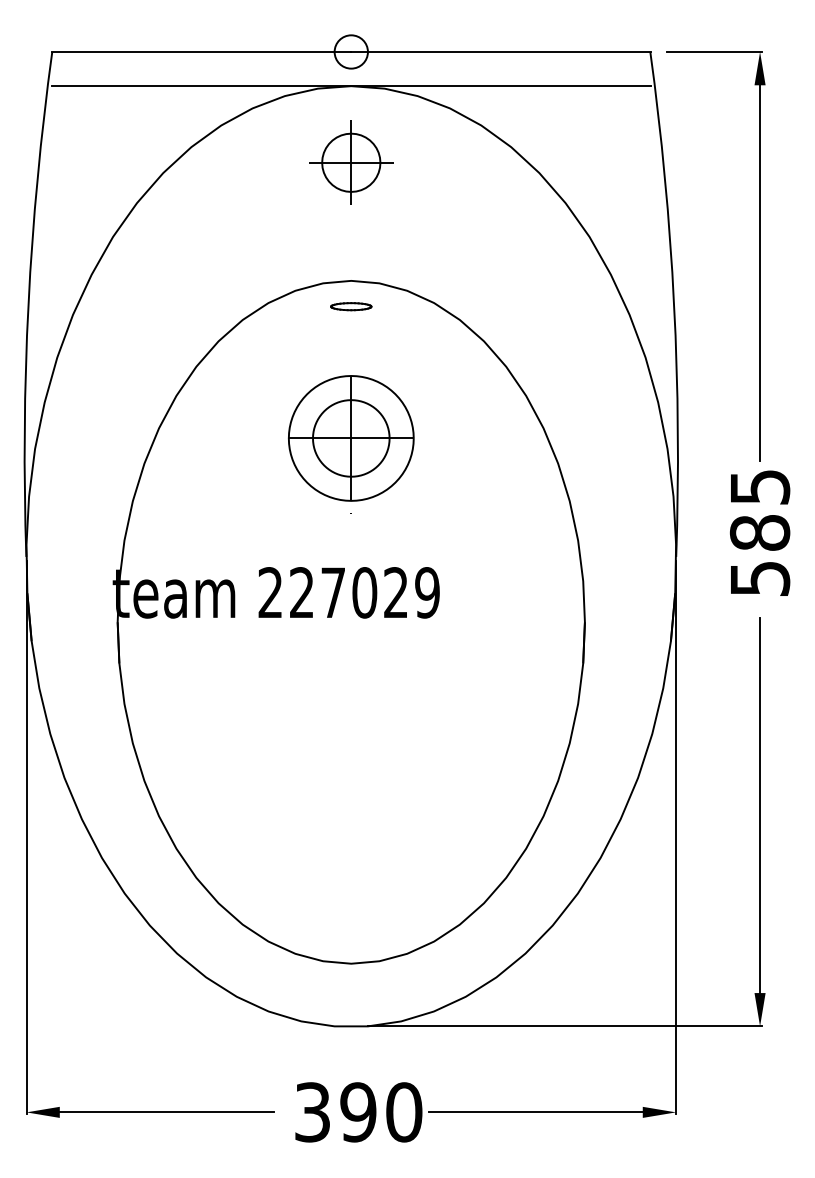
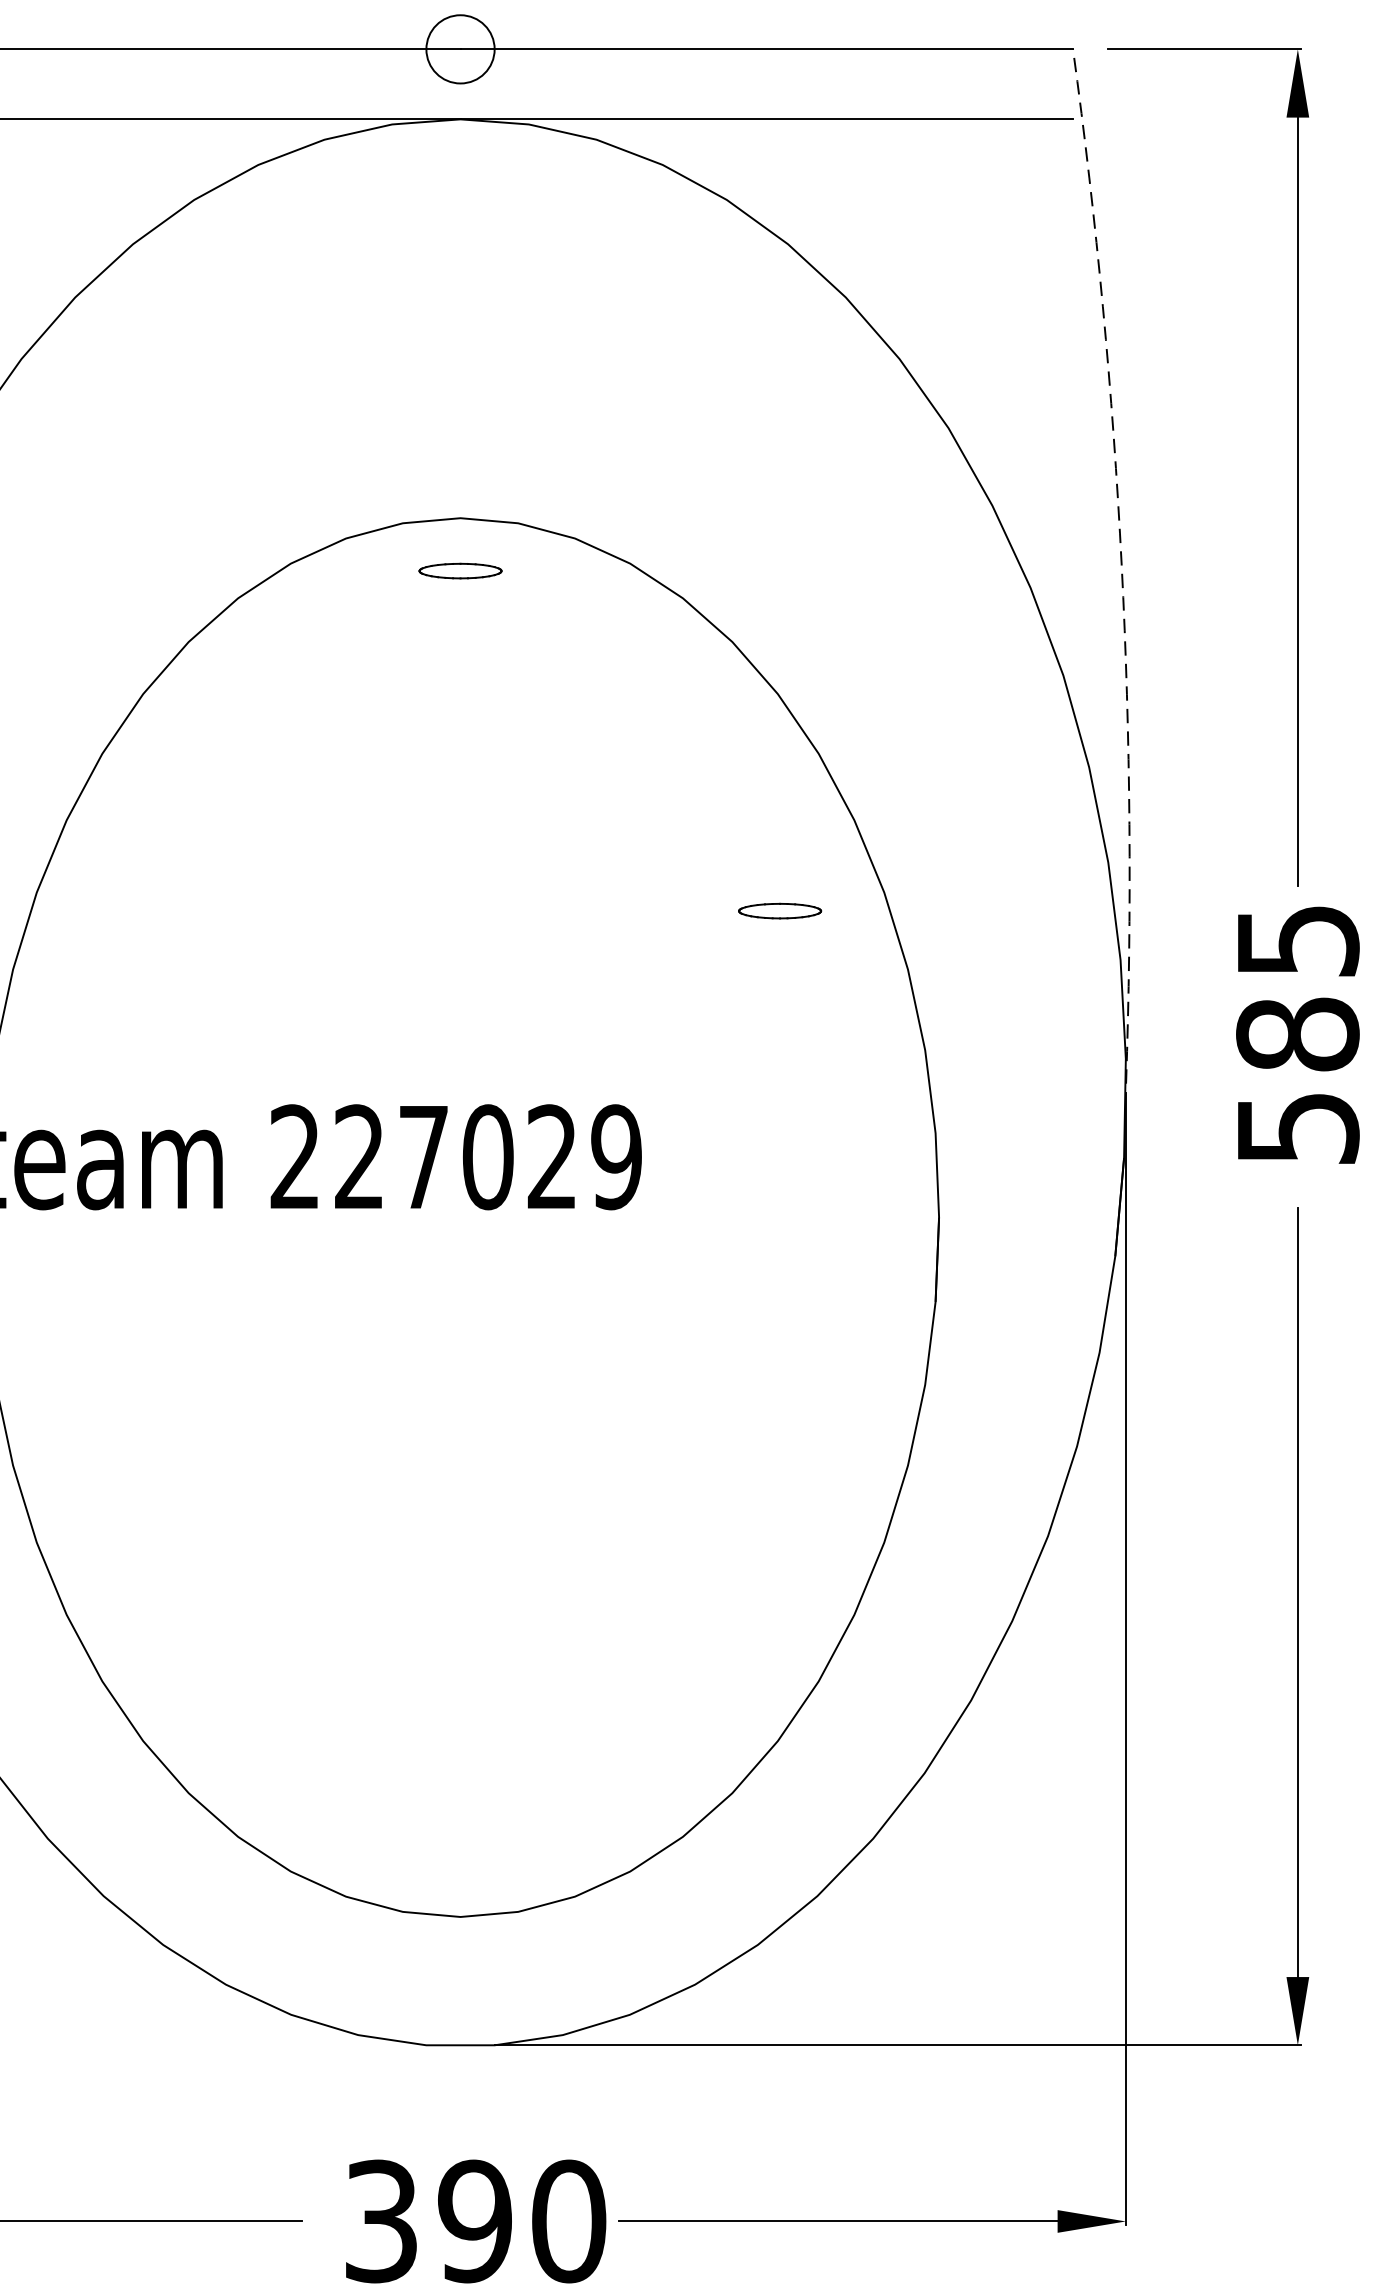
part: (351, 162) -> (460, 275), removed
arc: (674, 303) -> (1122, 564), solid -> dashed
part: (351, 444) -> (460, 853), removed
part: (507, 472) -> (780, 910), added

